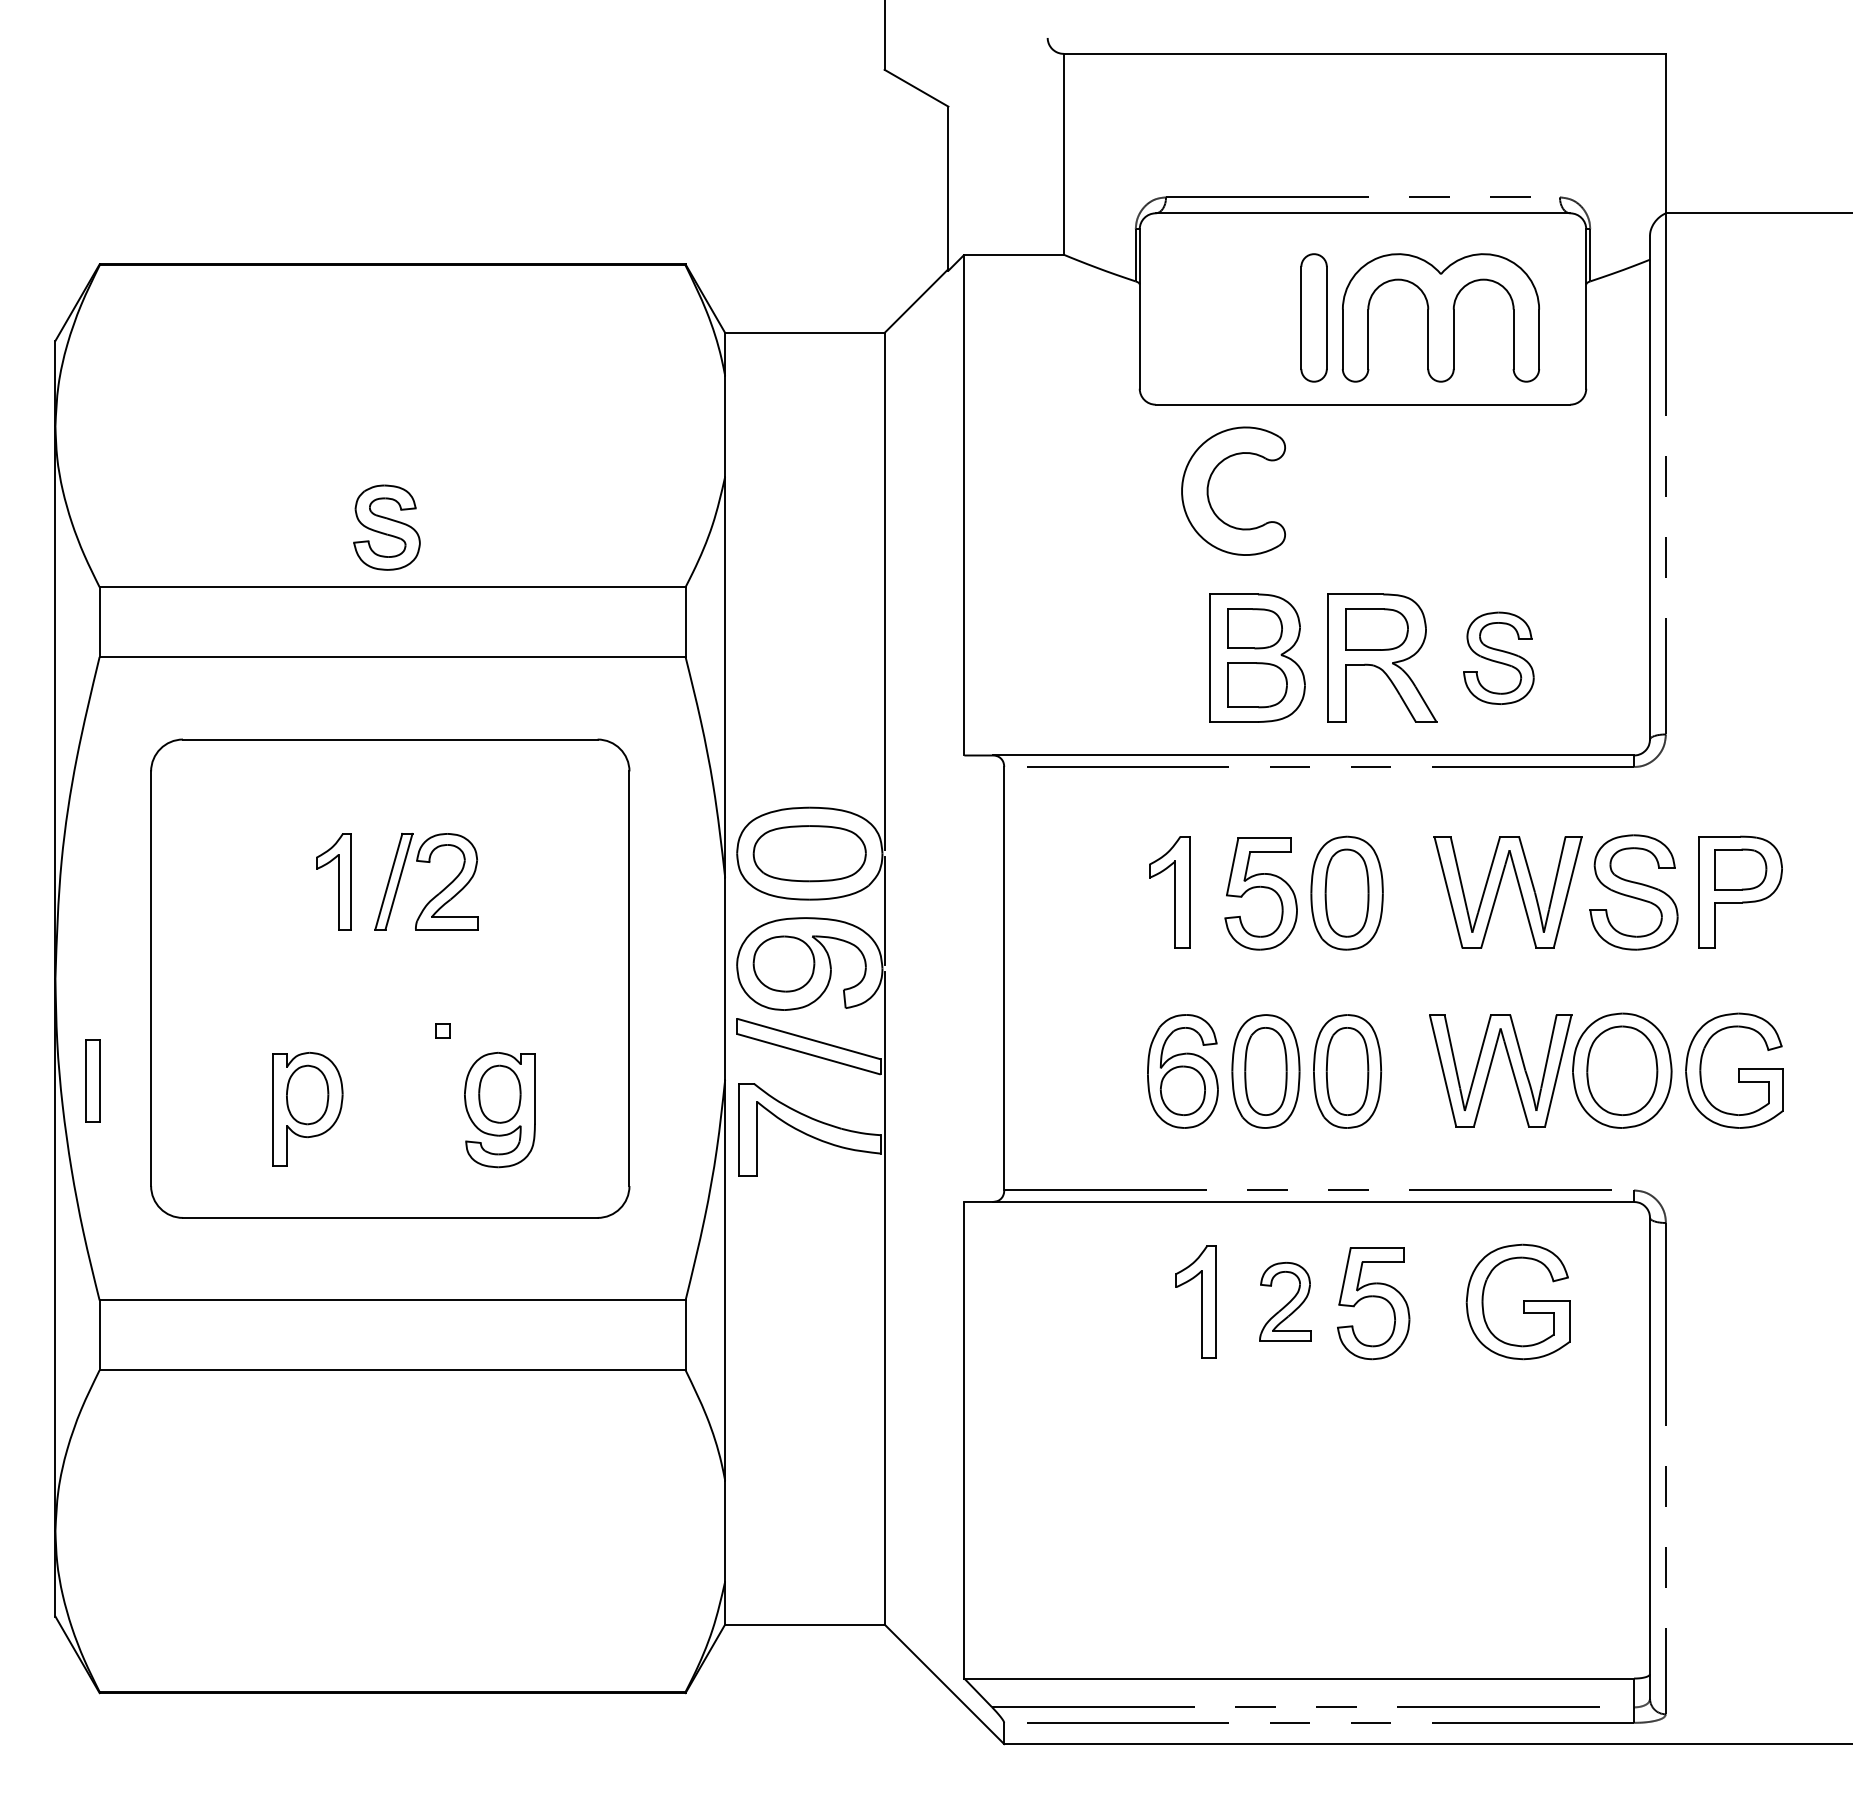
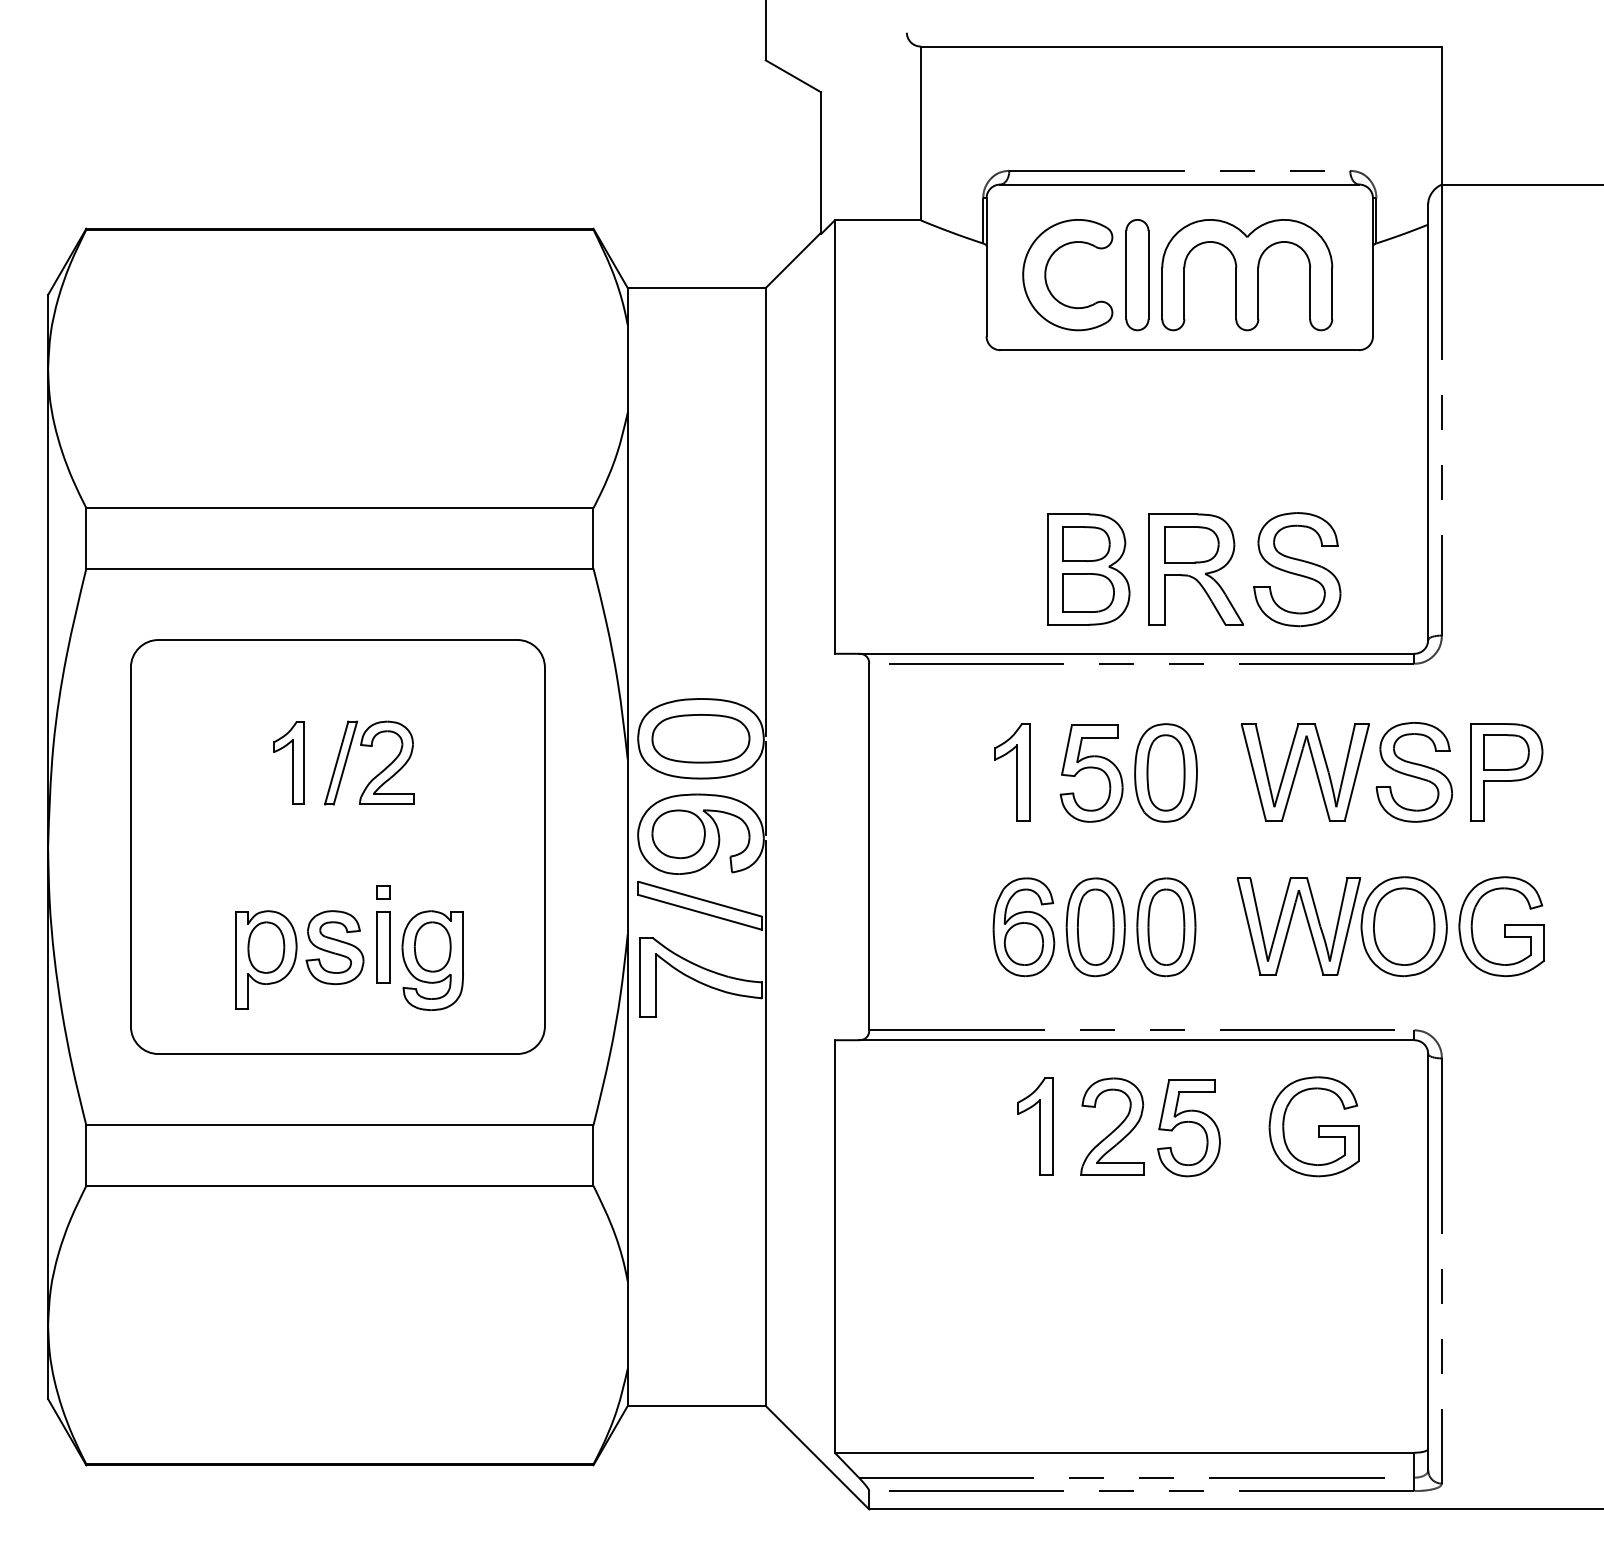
part: (1208, 491) -> (1046, 275), moved
part: (386, 527) -> (334, 947), moved
part: (1499, 658) -> (1297, 569), size x1.43
part: (92, 1080) -> (383, 947), moved
part: (1285, 1301) -> (1112, 1126), size x1.43

